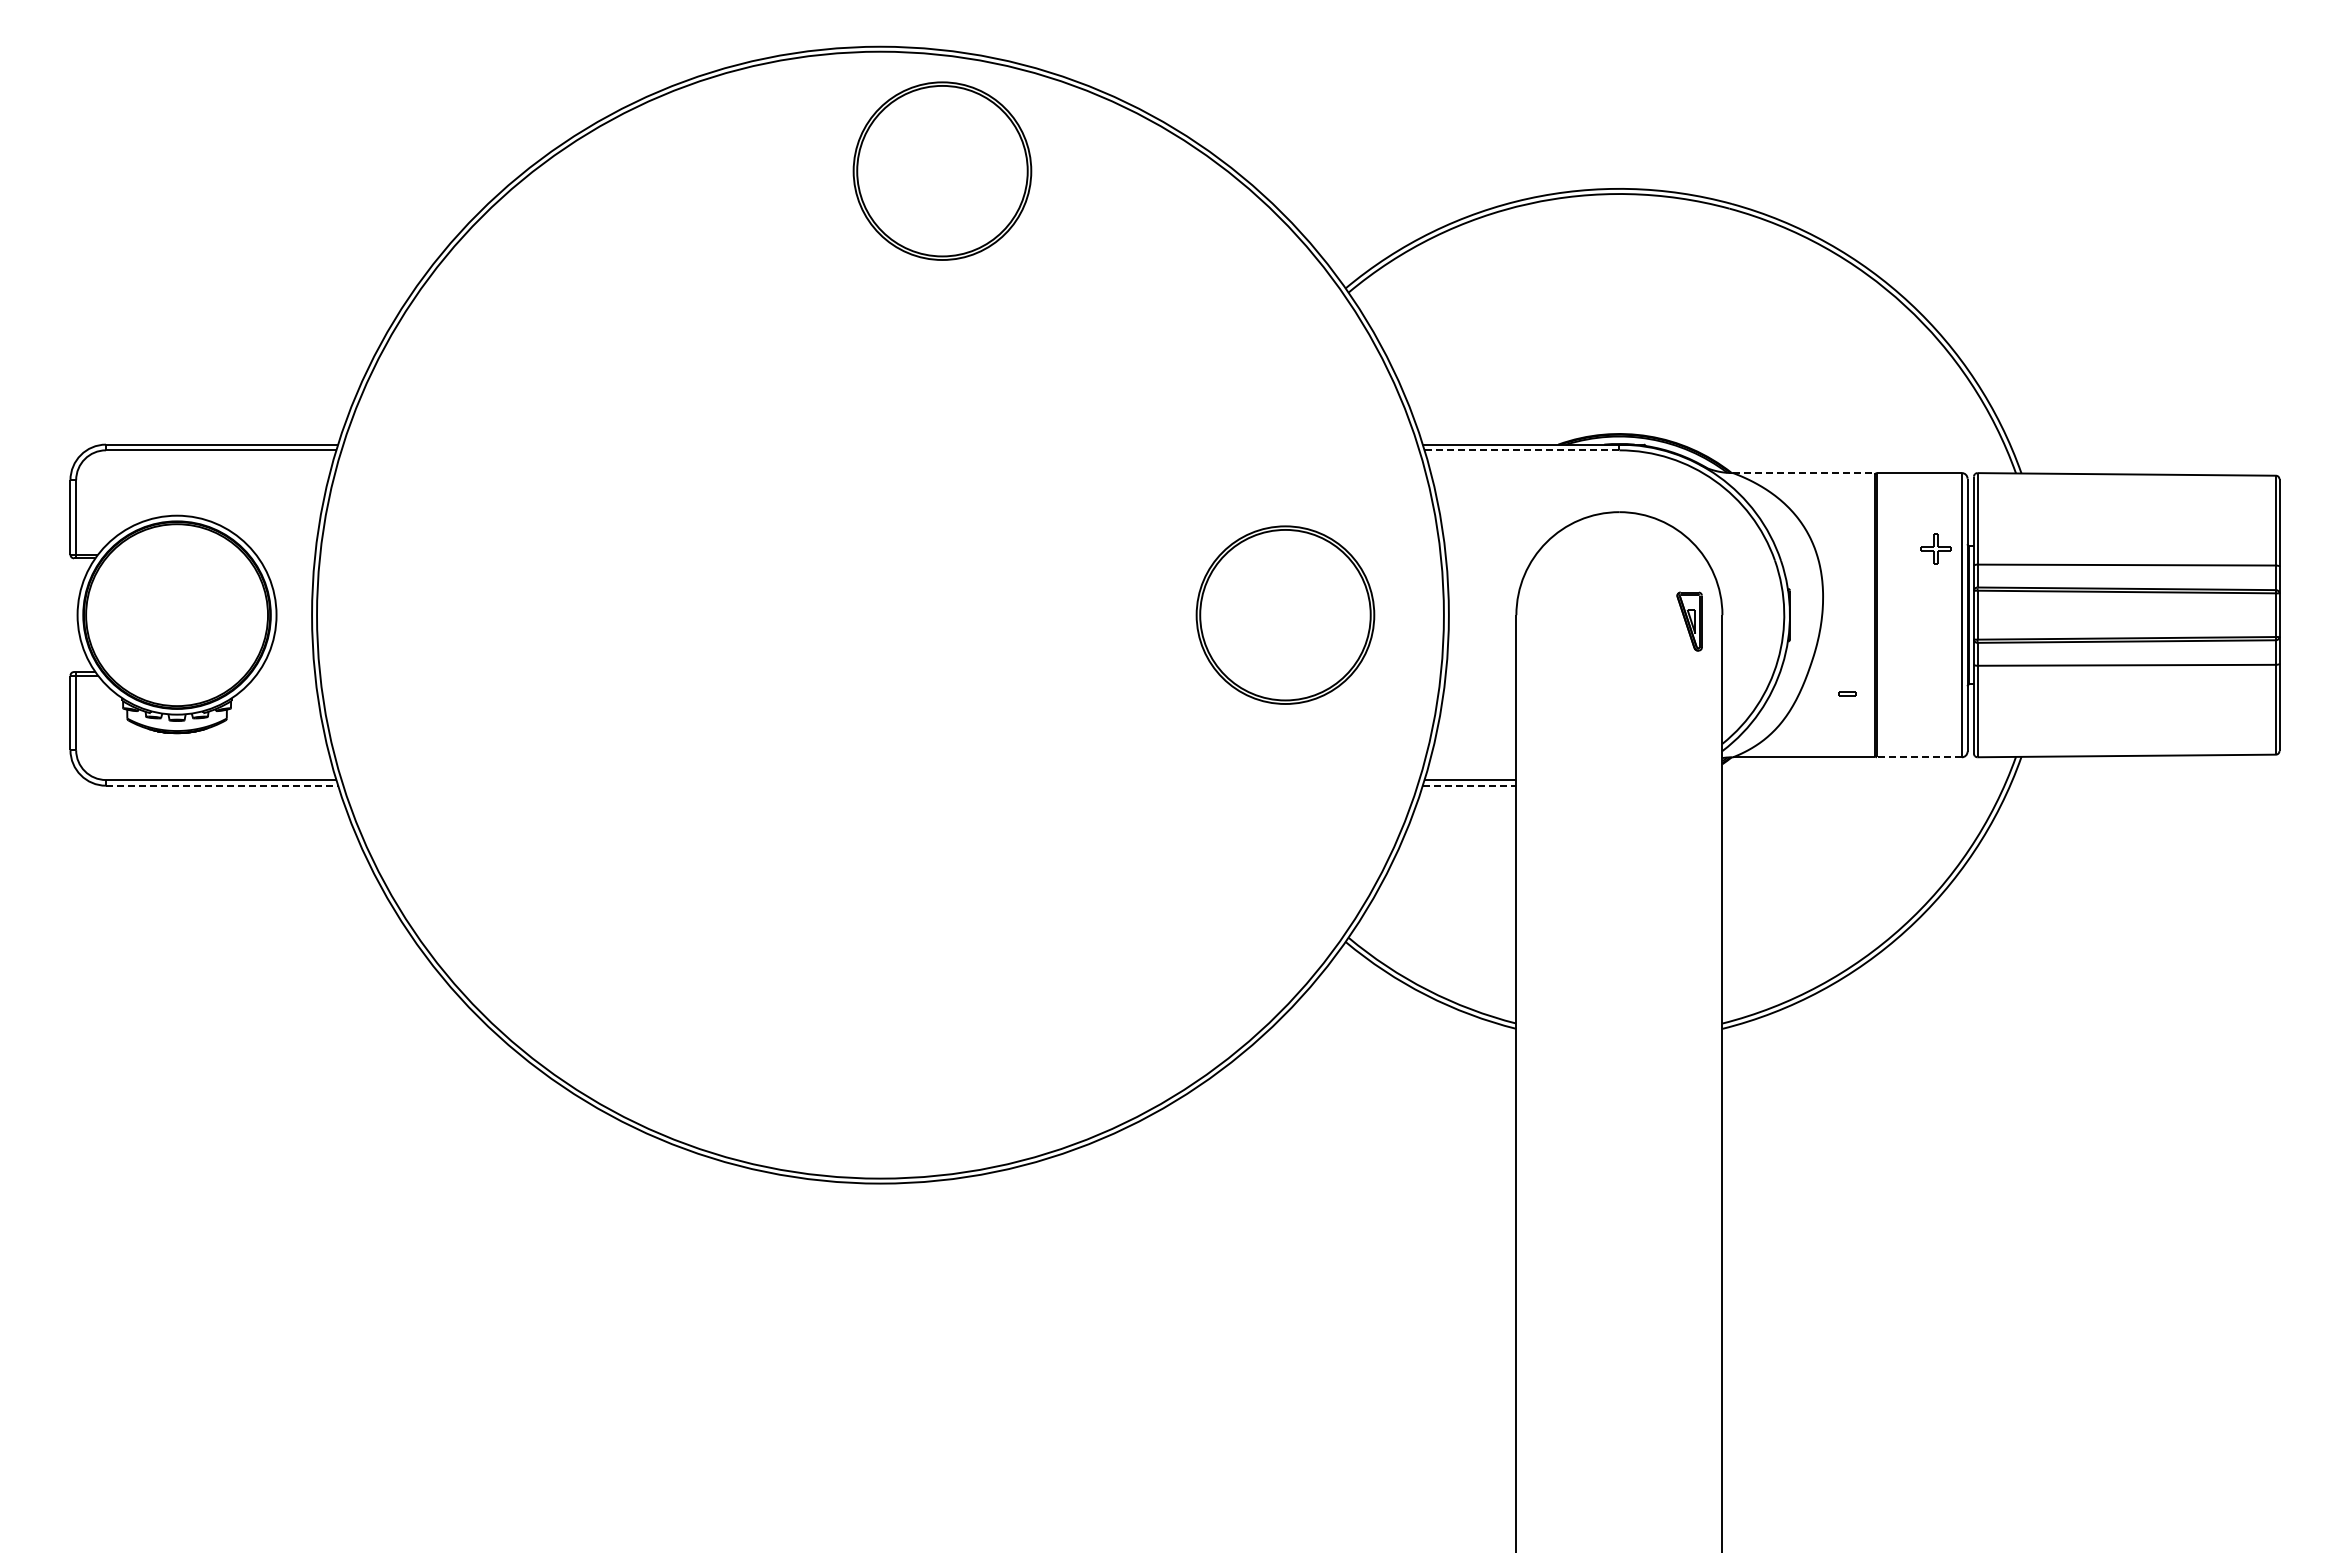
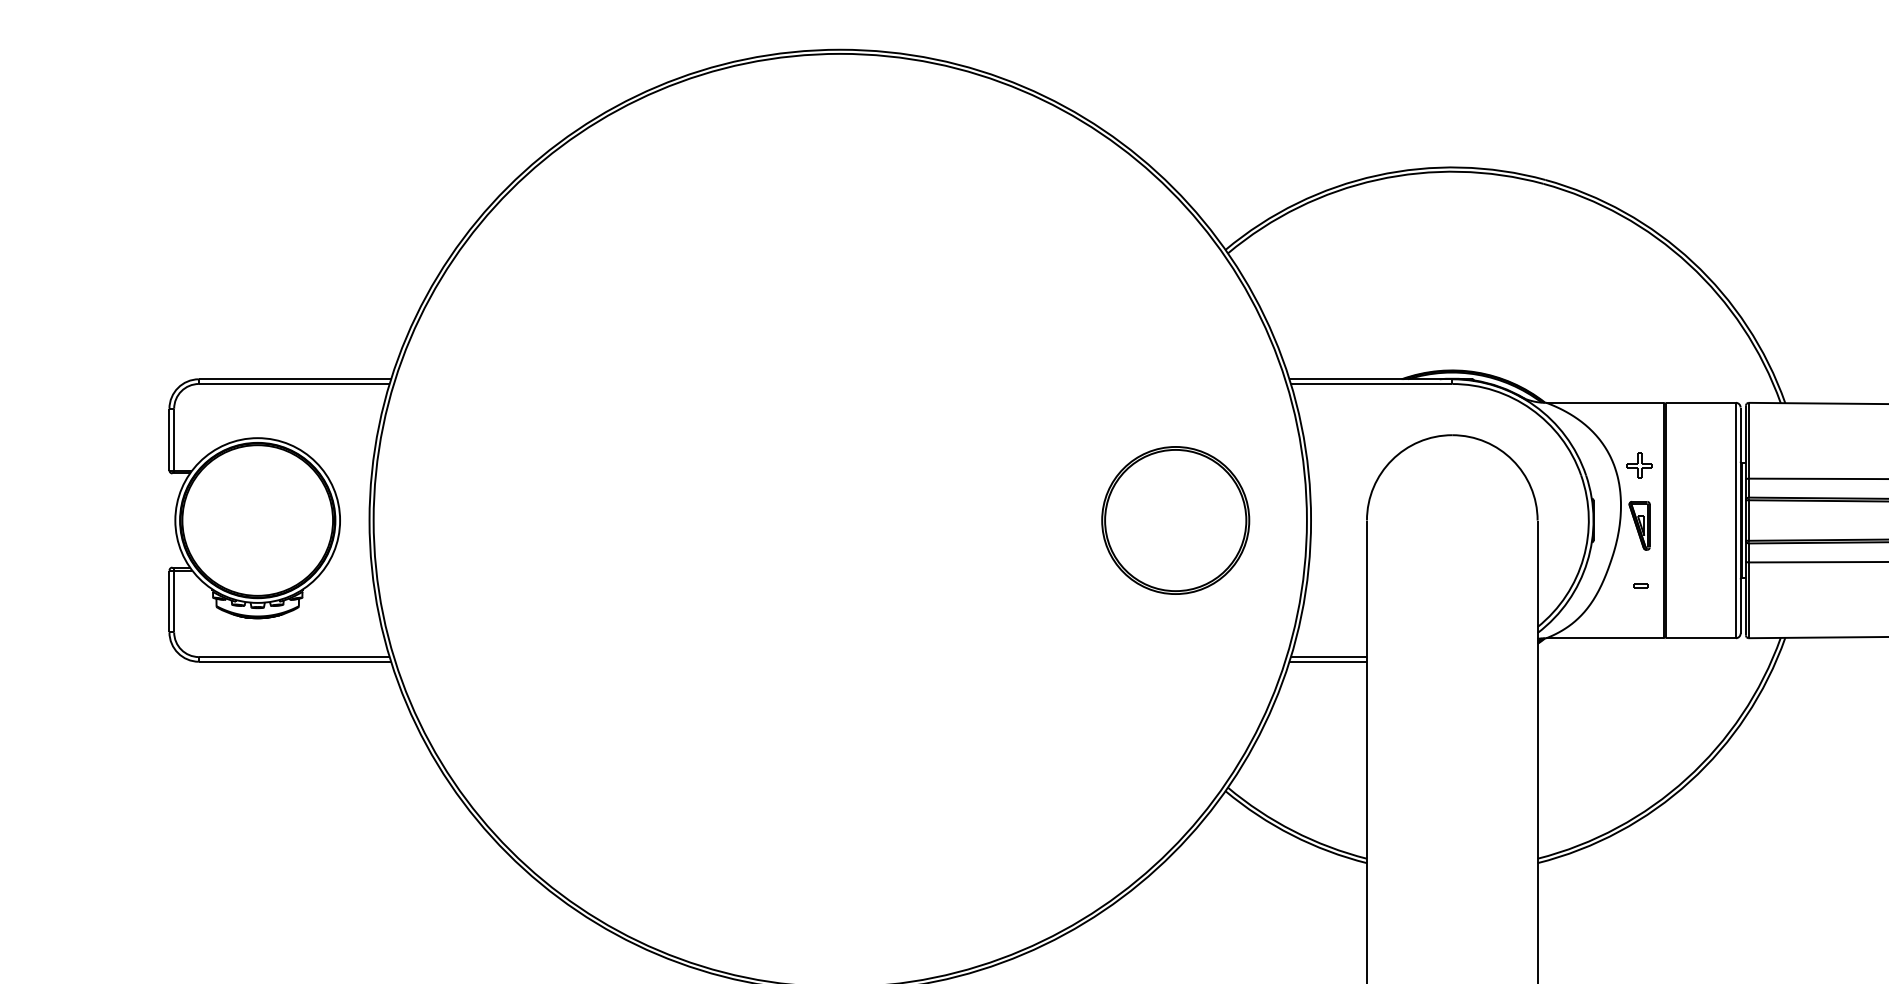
part: (942, 170) -> (891, 152), removed
line: (1521, 450) -> (1371, 384), dashed -> solid
line: (1804, 473) -> (1605, 403), dashed -> solid
part: (1935, 548) -> (1639, 465), moved
part: (1689, 621) -> (1639, 525), moved
line: (1918, 757) -> (1699, 638), dashed -> solid
line: (222, 785) -> (295, 661), dashed -> solid
line: (1469, 785) -> (1328, 661), dashed -> solid

